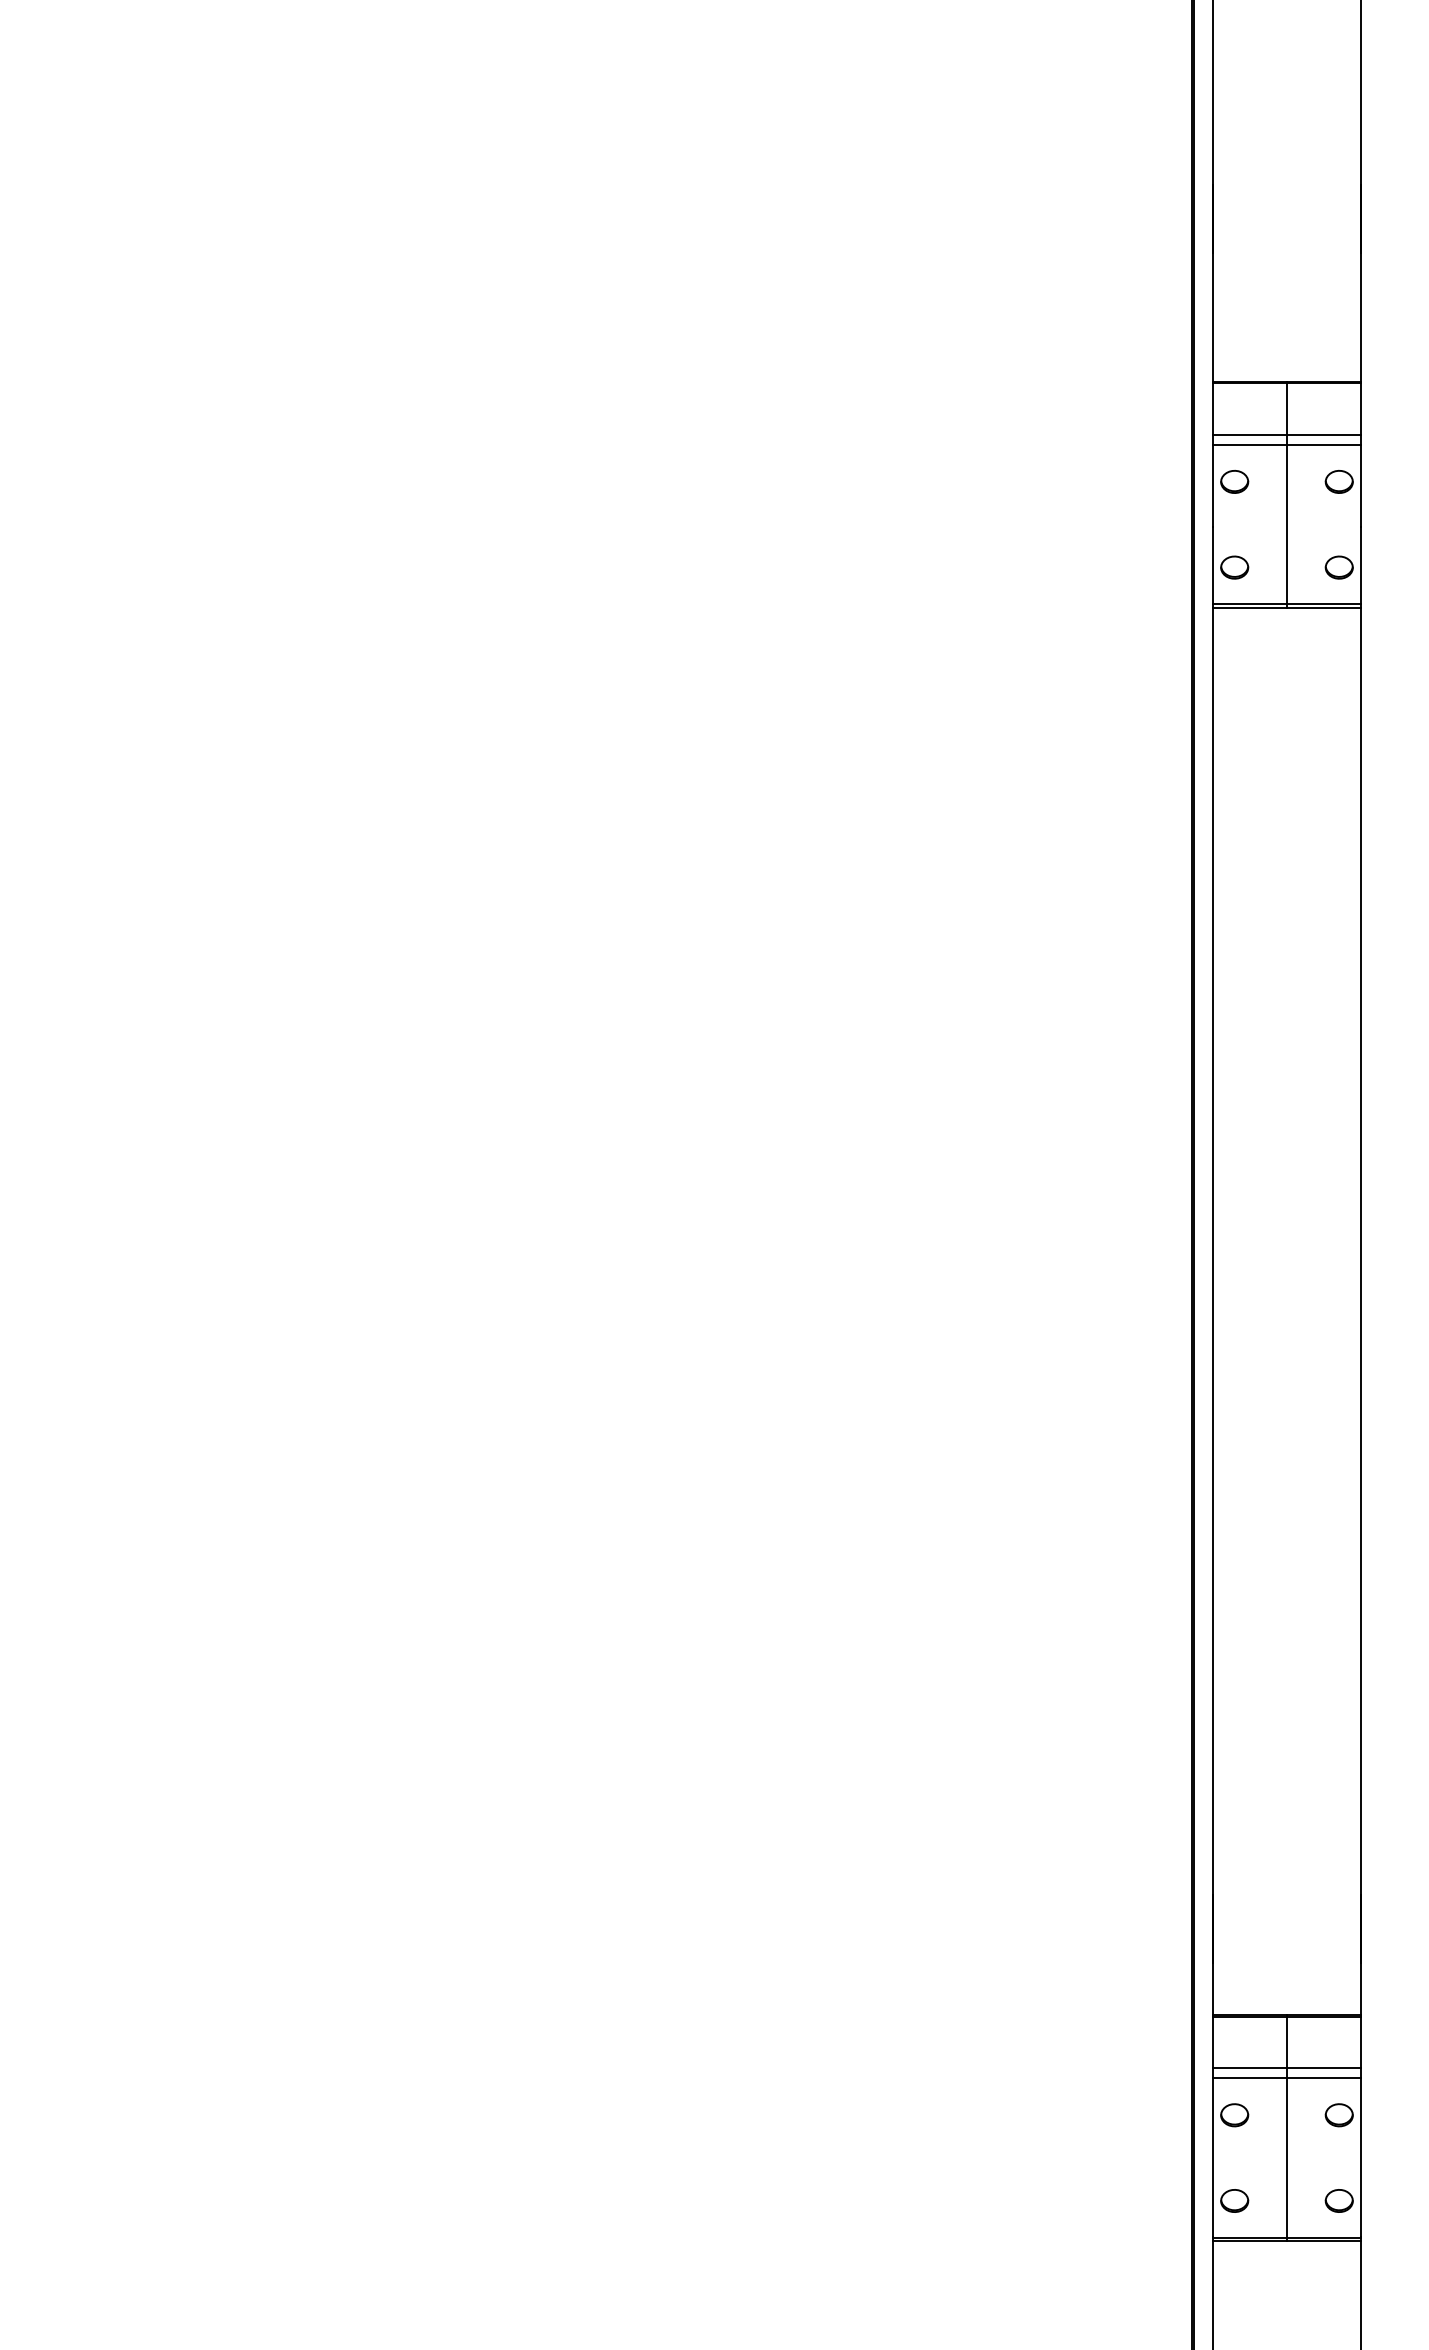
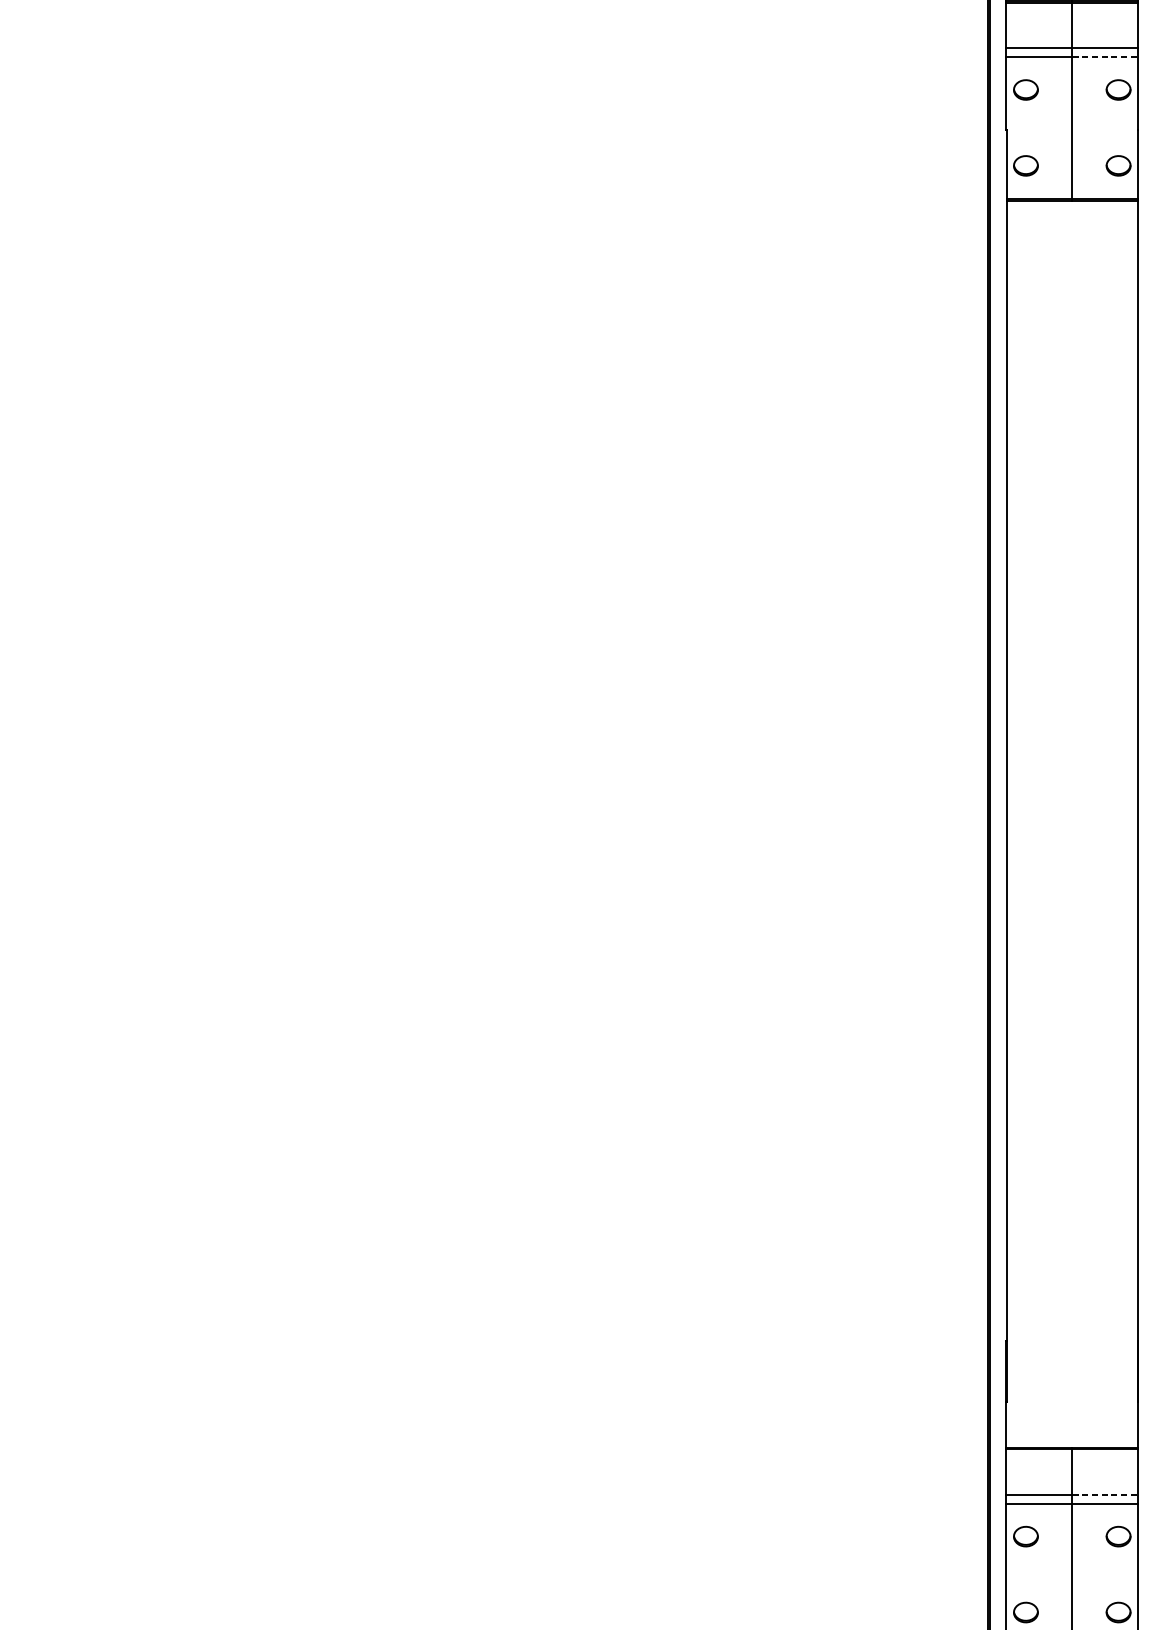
line: (1324, 445) -> (1105, 57), solid -> dashed
line: (1324, 2068) -> (1105, 1495), solid -> dashed

